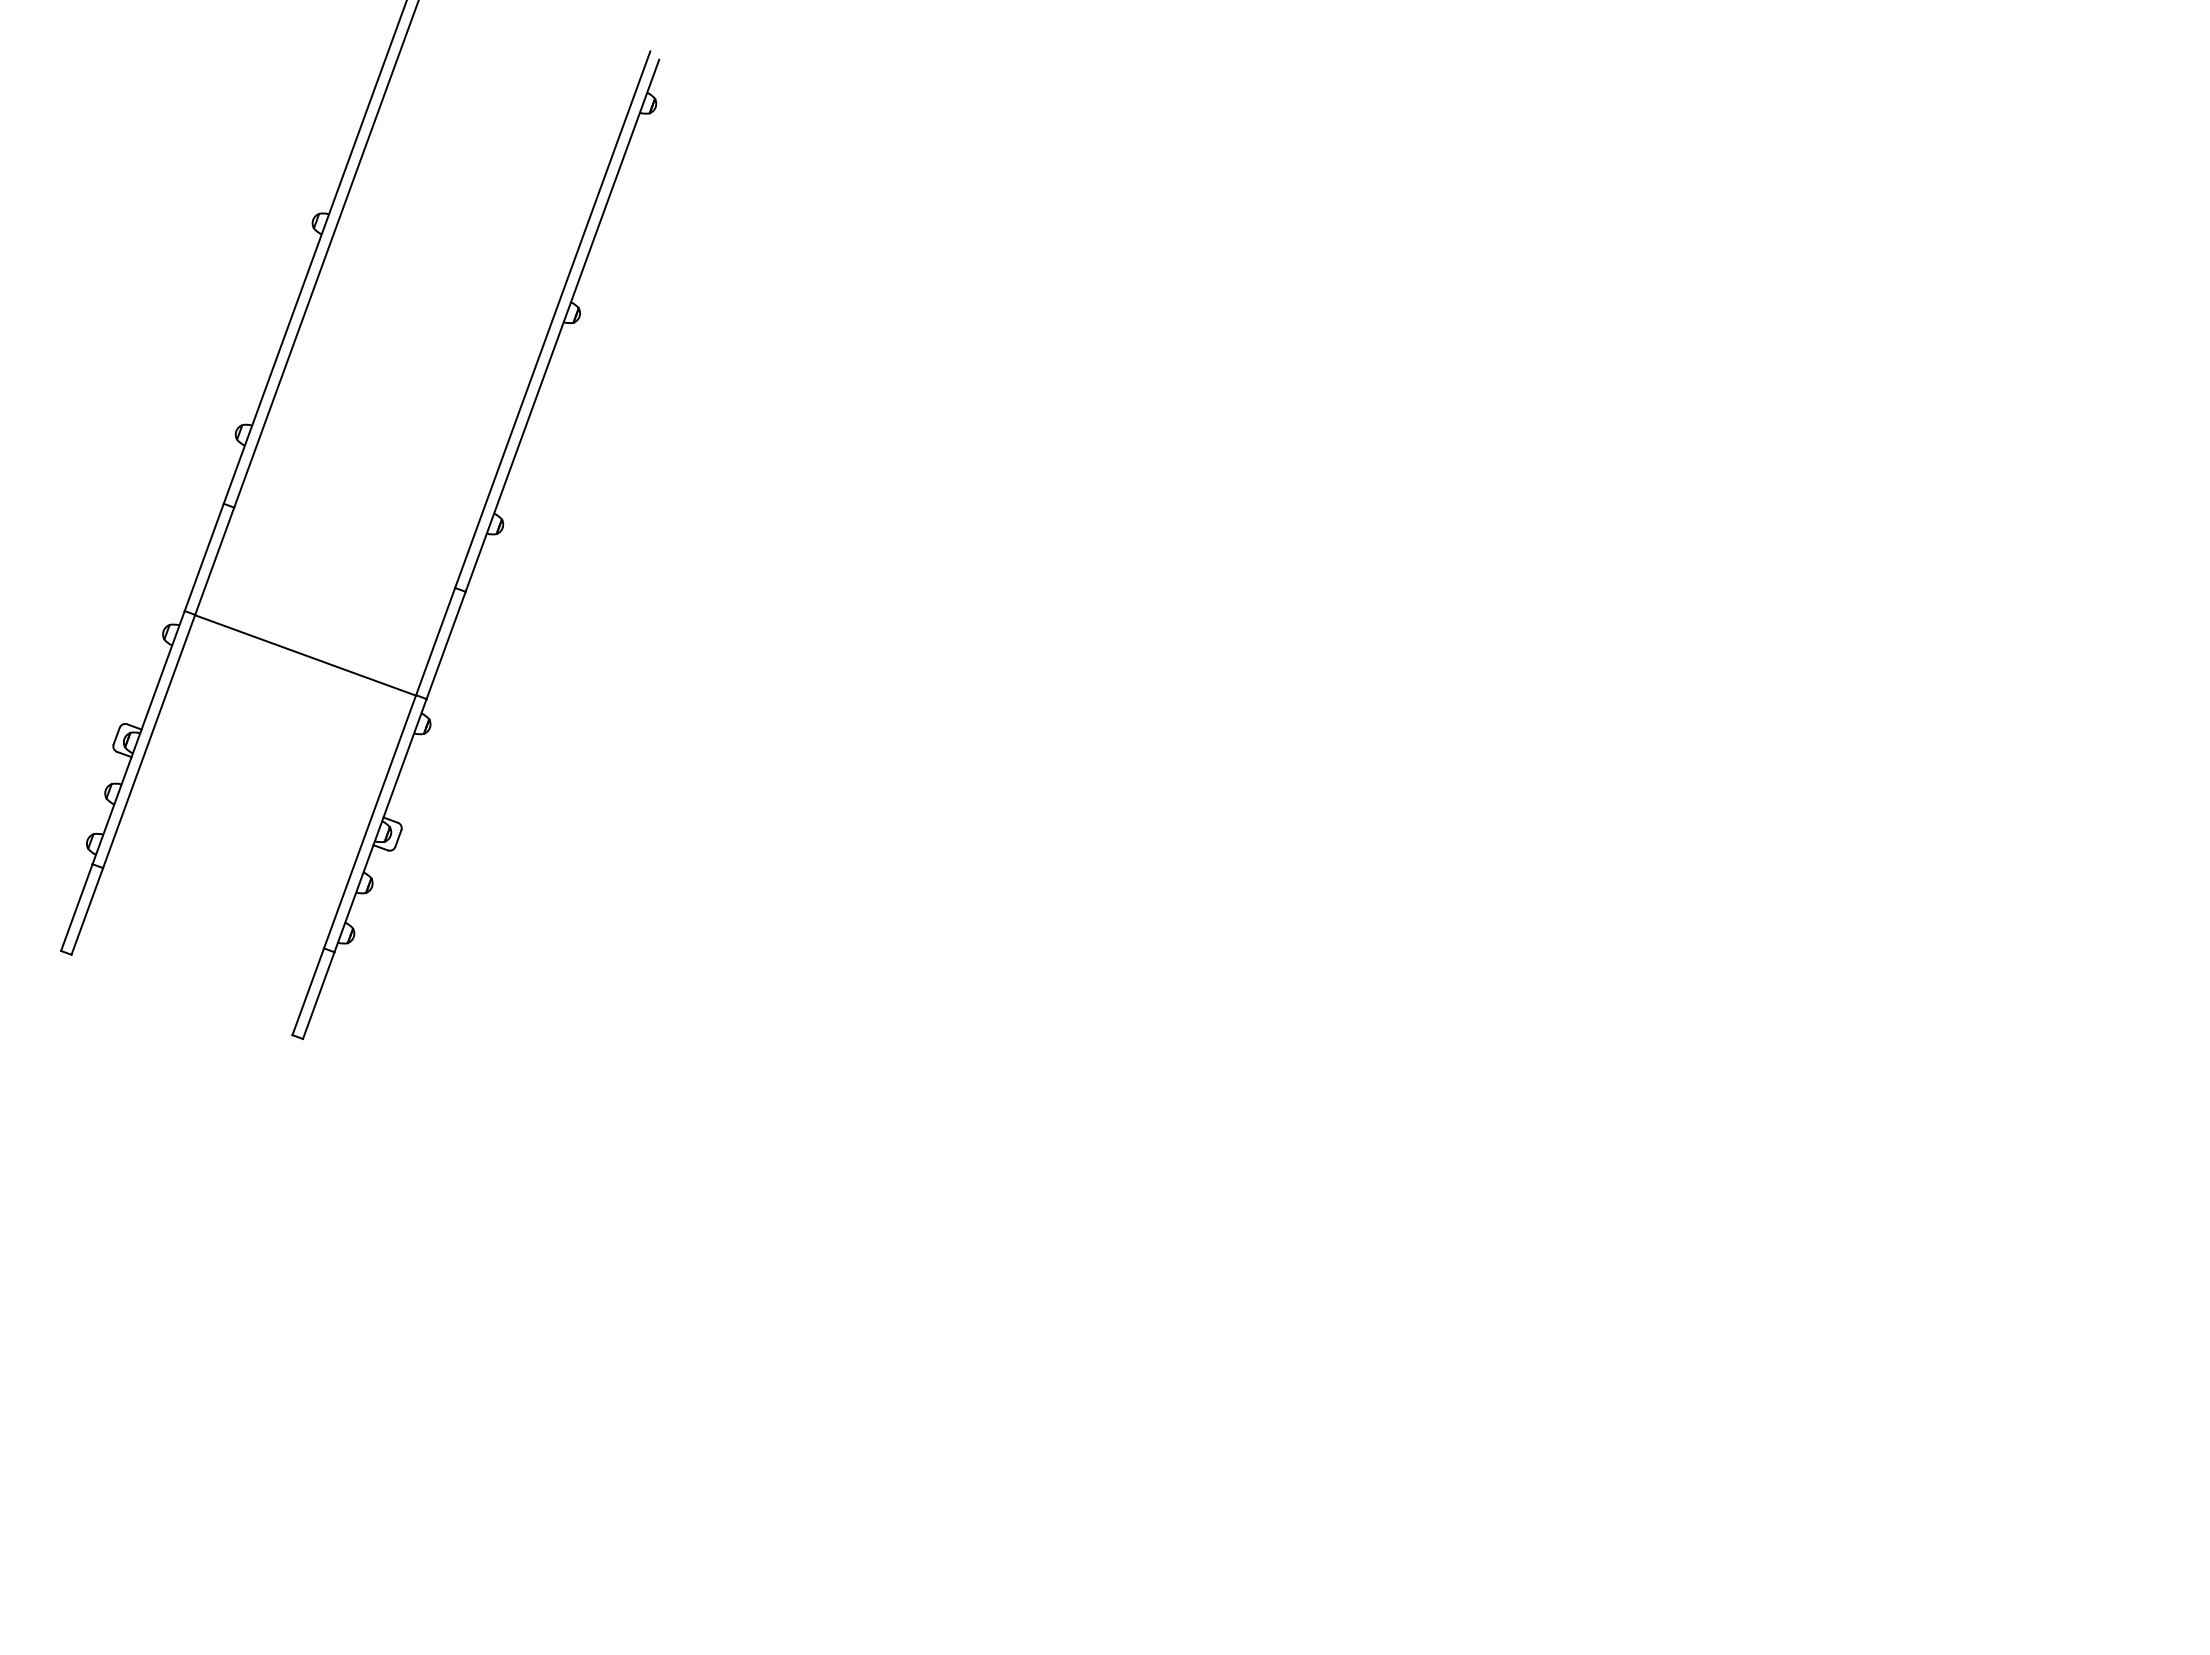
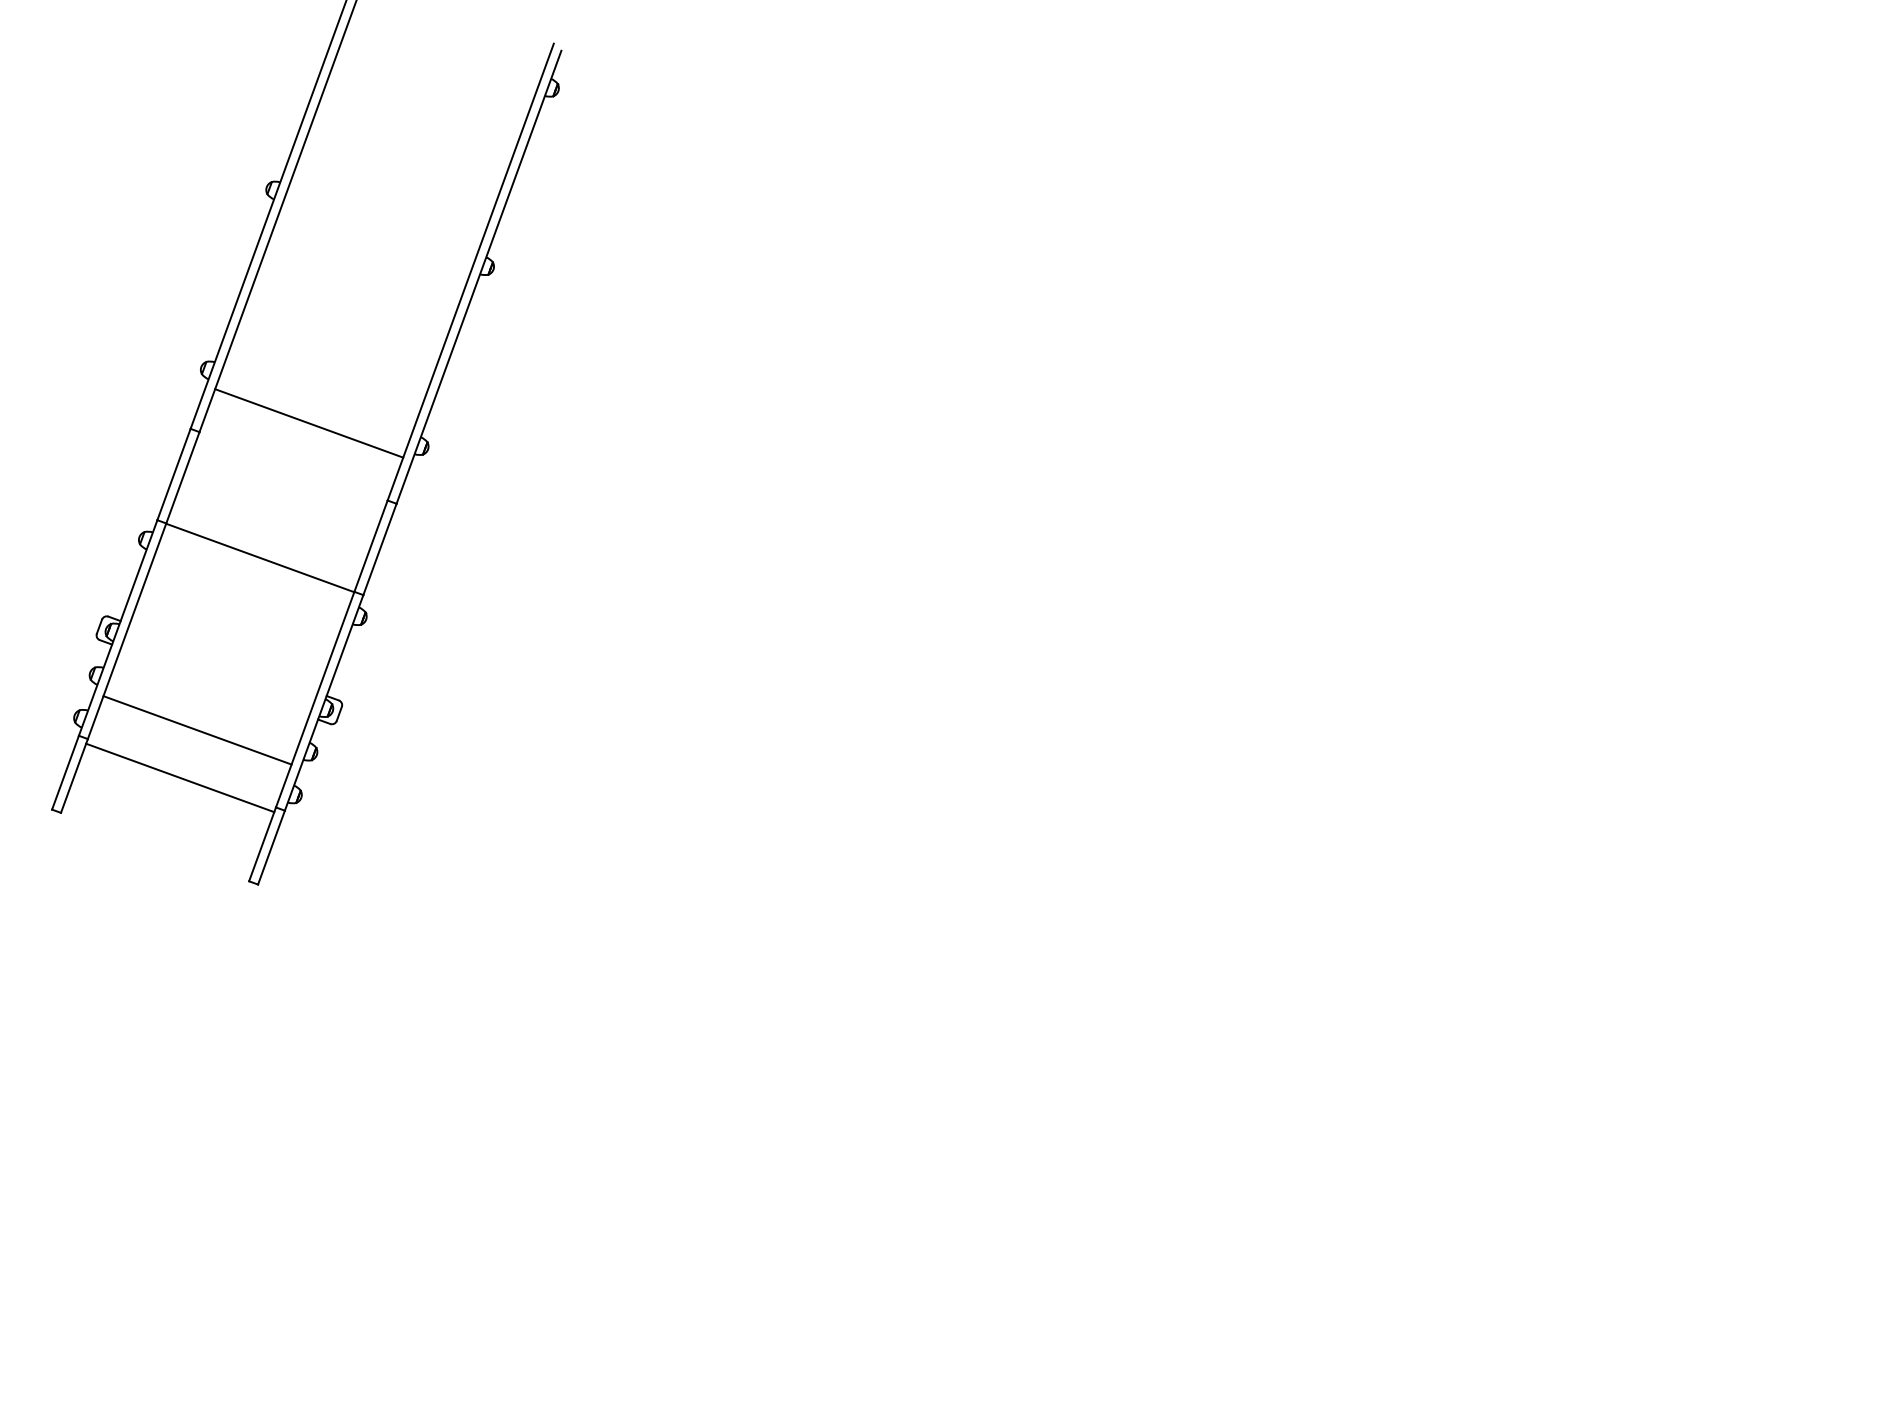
line: (362, 497) -> (308, 423), added
line: (231, 857) -> (197, 730), added
line: (211, 913) -> (180, 777), added

